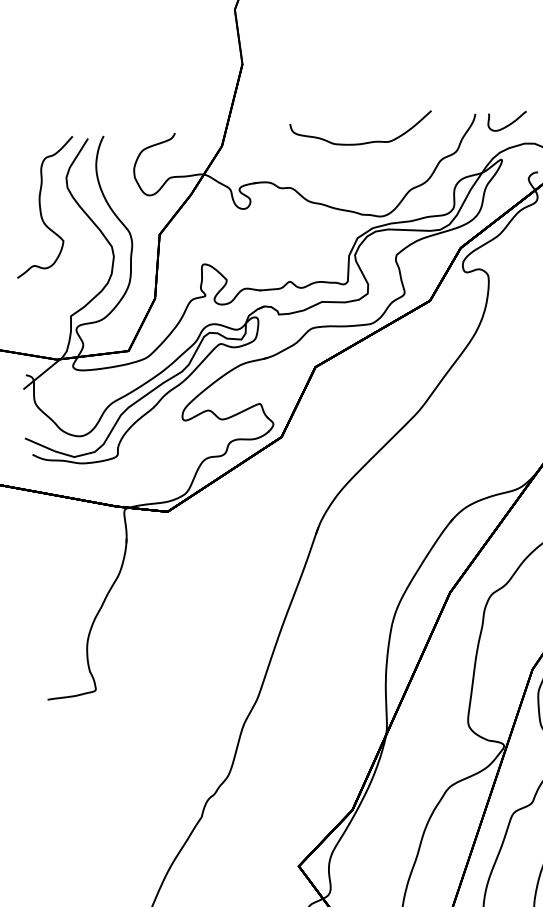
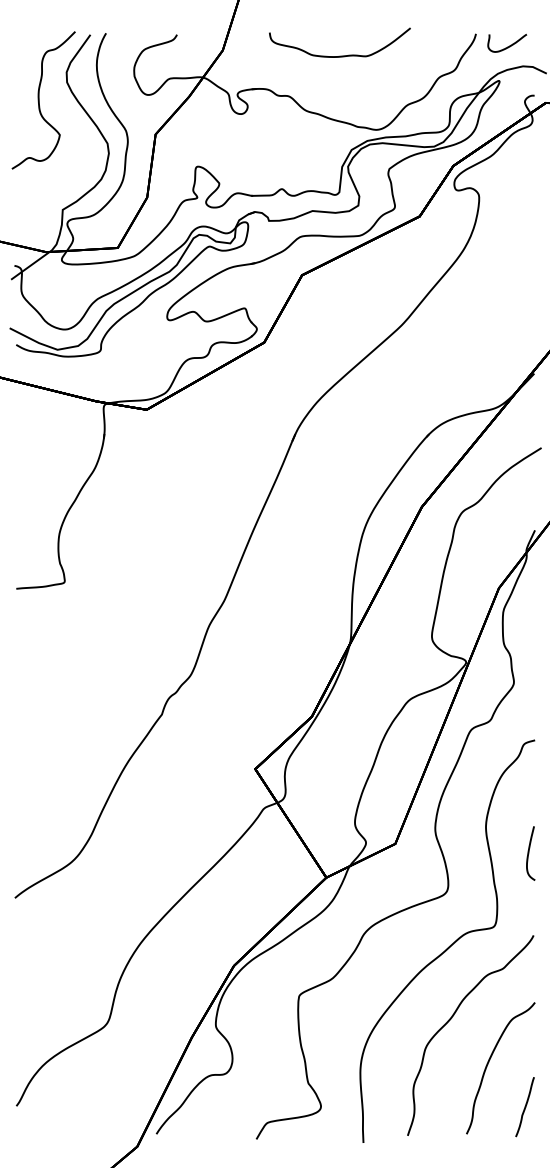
curve: (361, 142) -> (339, 55), moved

